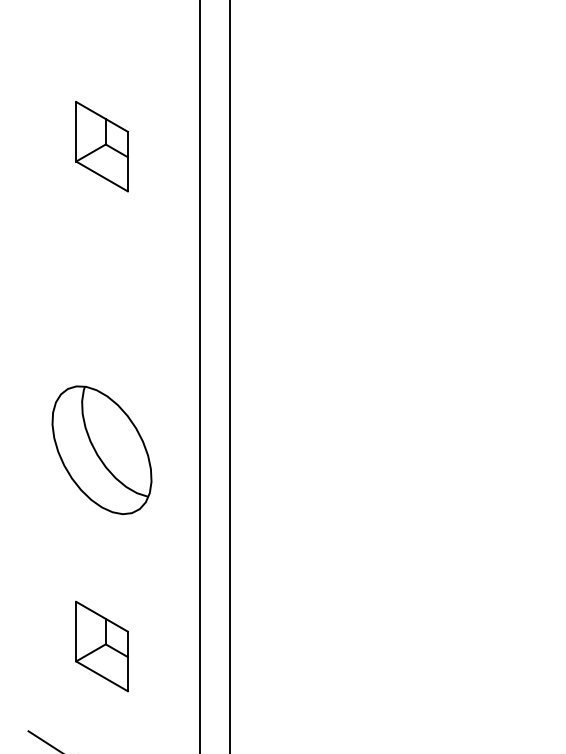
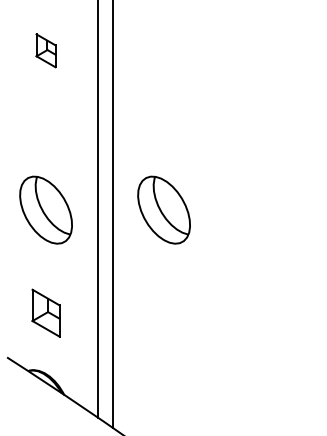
part: (100, 146) -> (45, 50), size x0.7
part: (325, 448) -> (163, 209), added

